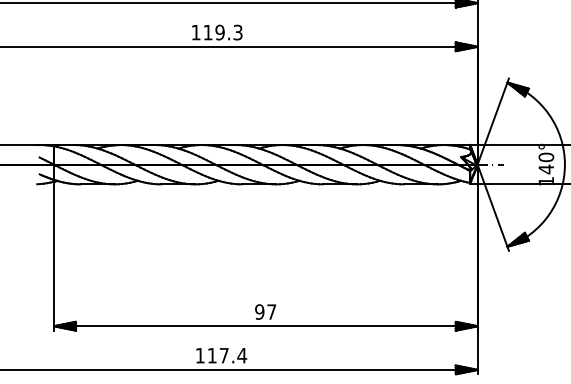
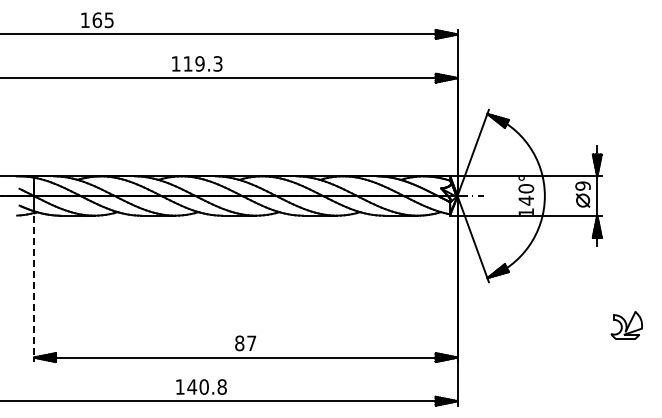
line: (54, 258) -> (34, 289), solid -> dashed
text: (259, 312) -> (239, 343), 97 -> 87
text: (227, 355) -> (207, 386), 117.4 -> 140.8

